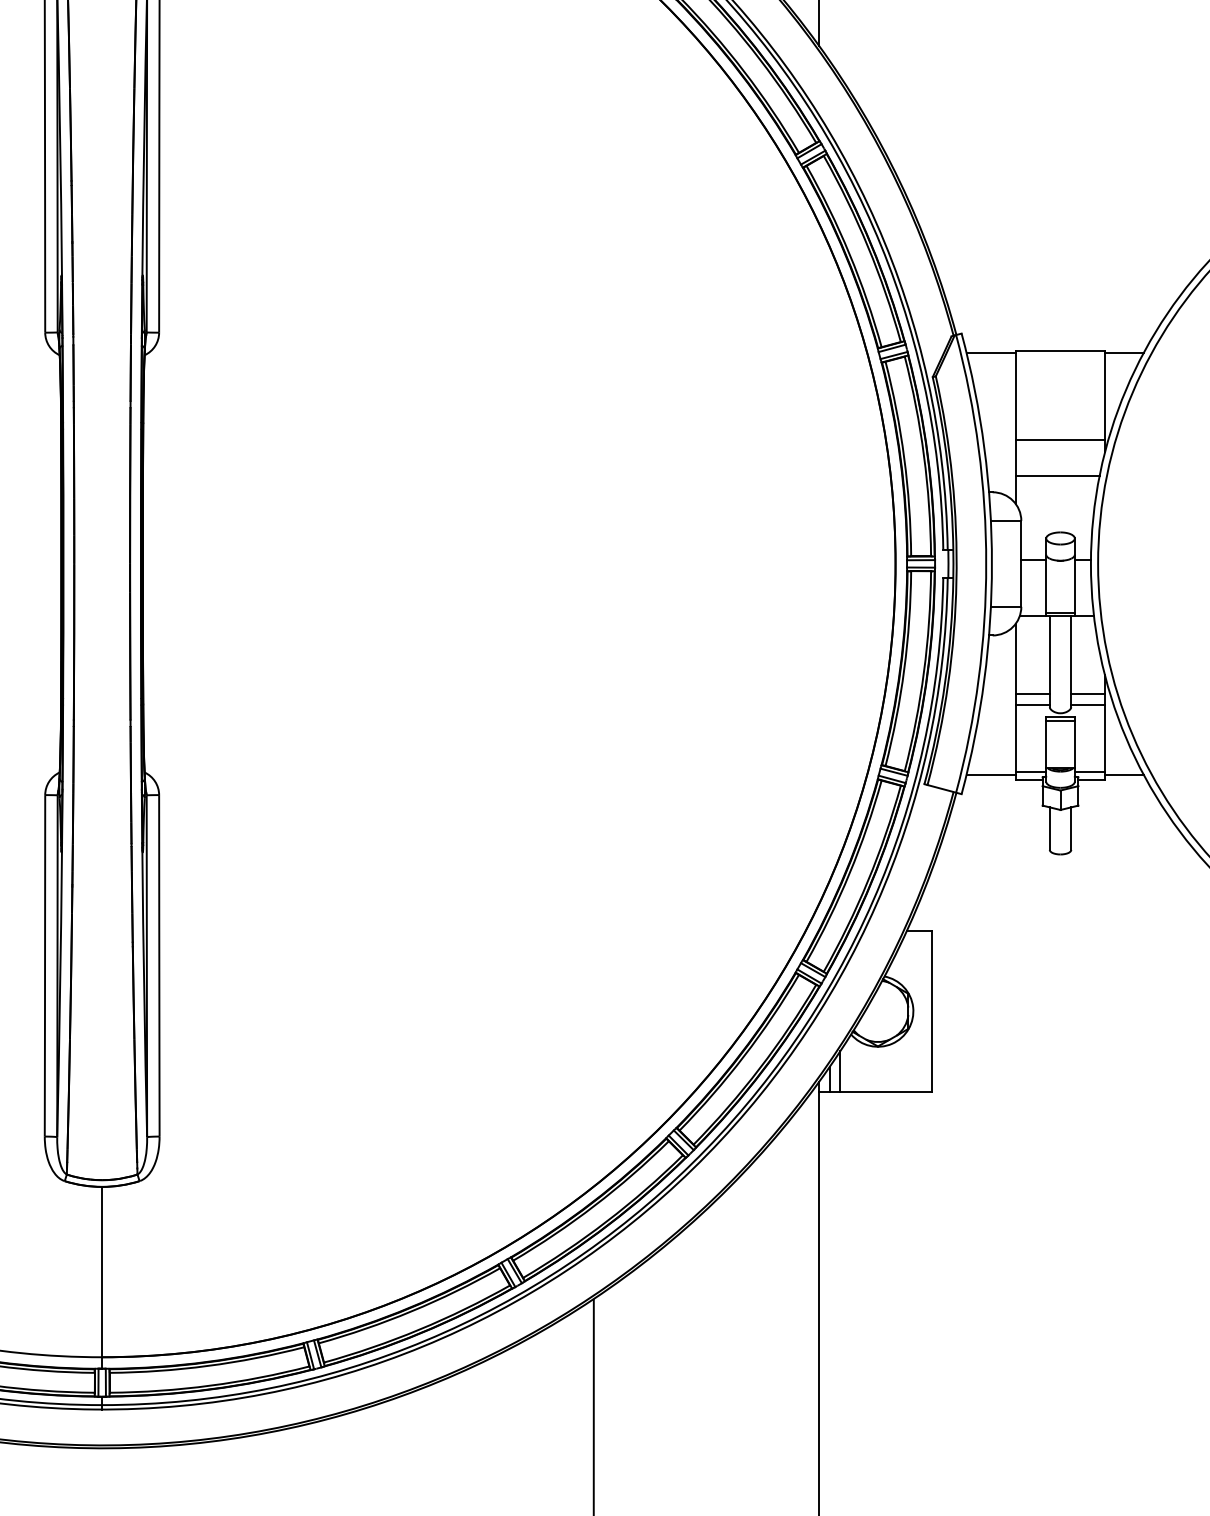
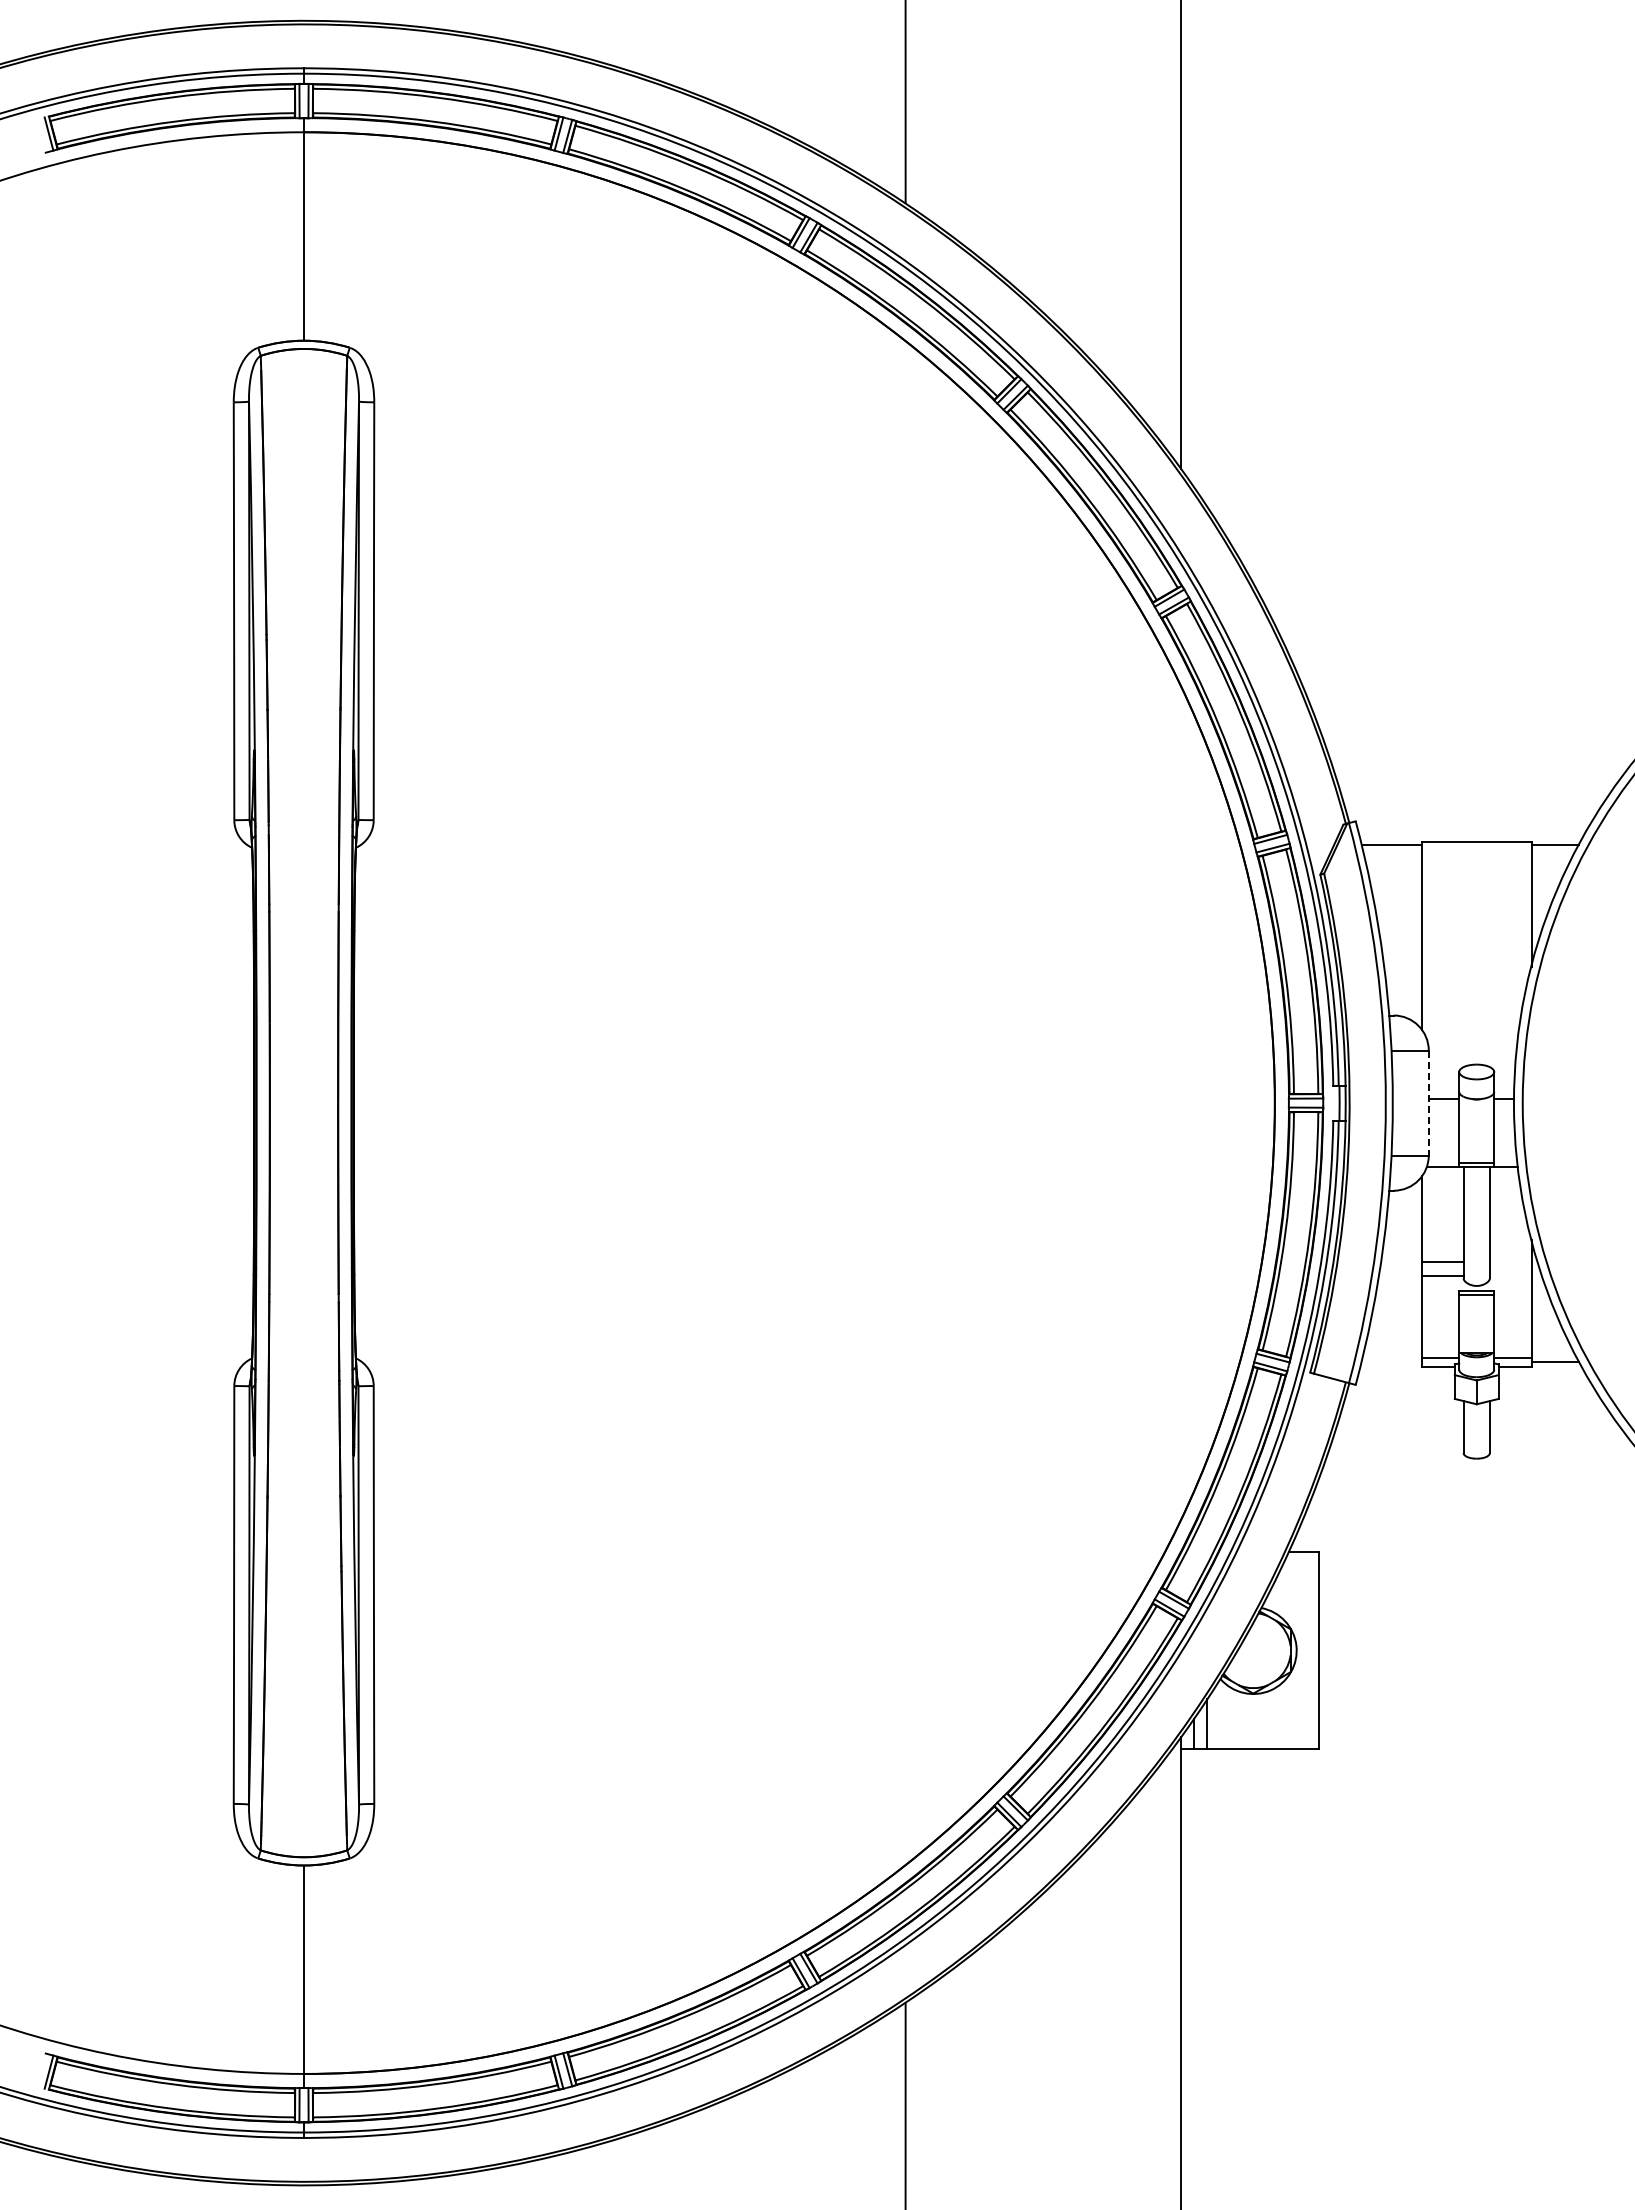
line: (1060, 439) -> (1476, 951), removed
line: (1057, 475) -> (1473, 995), removed
line: (1021, 564) -> (1428, 1103), solid -> dashed
line: (1088, 693) -> (1510, 1261), removed
line: (1088, 704) -> (1510, 1275), removed
line: (990, 775) -> (1391, 1361), removed

